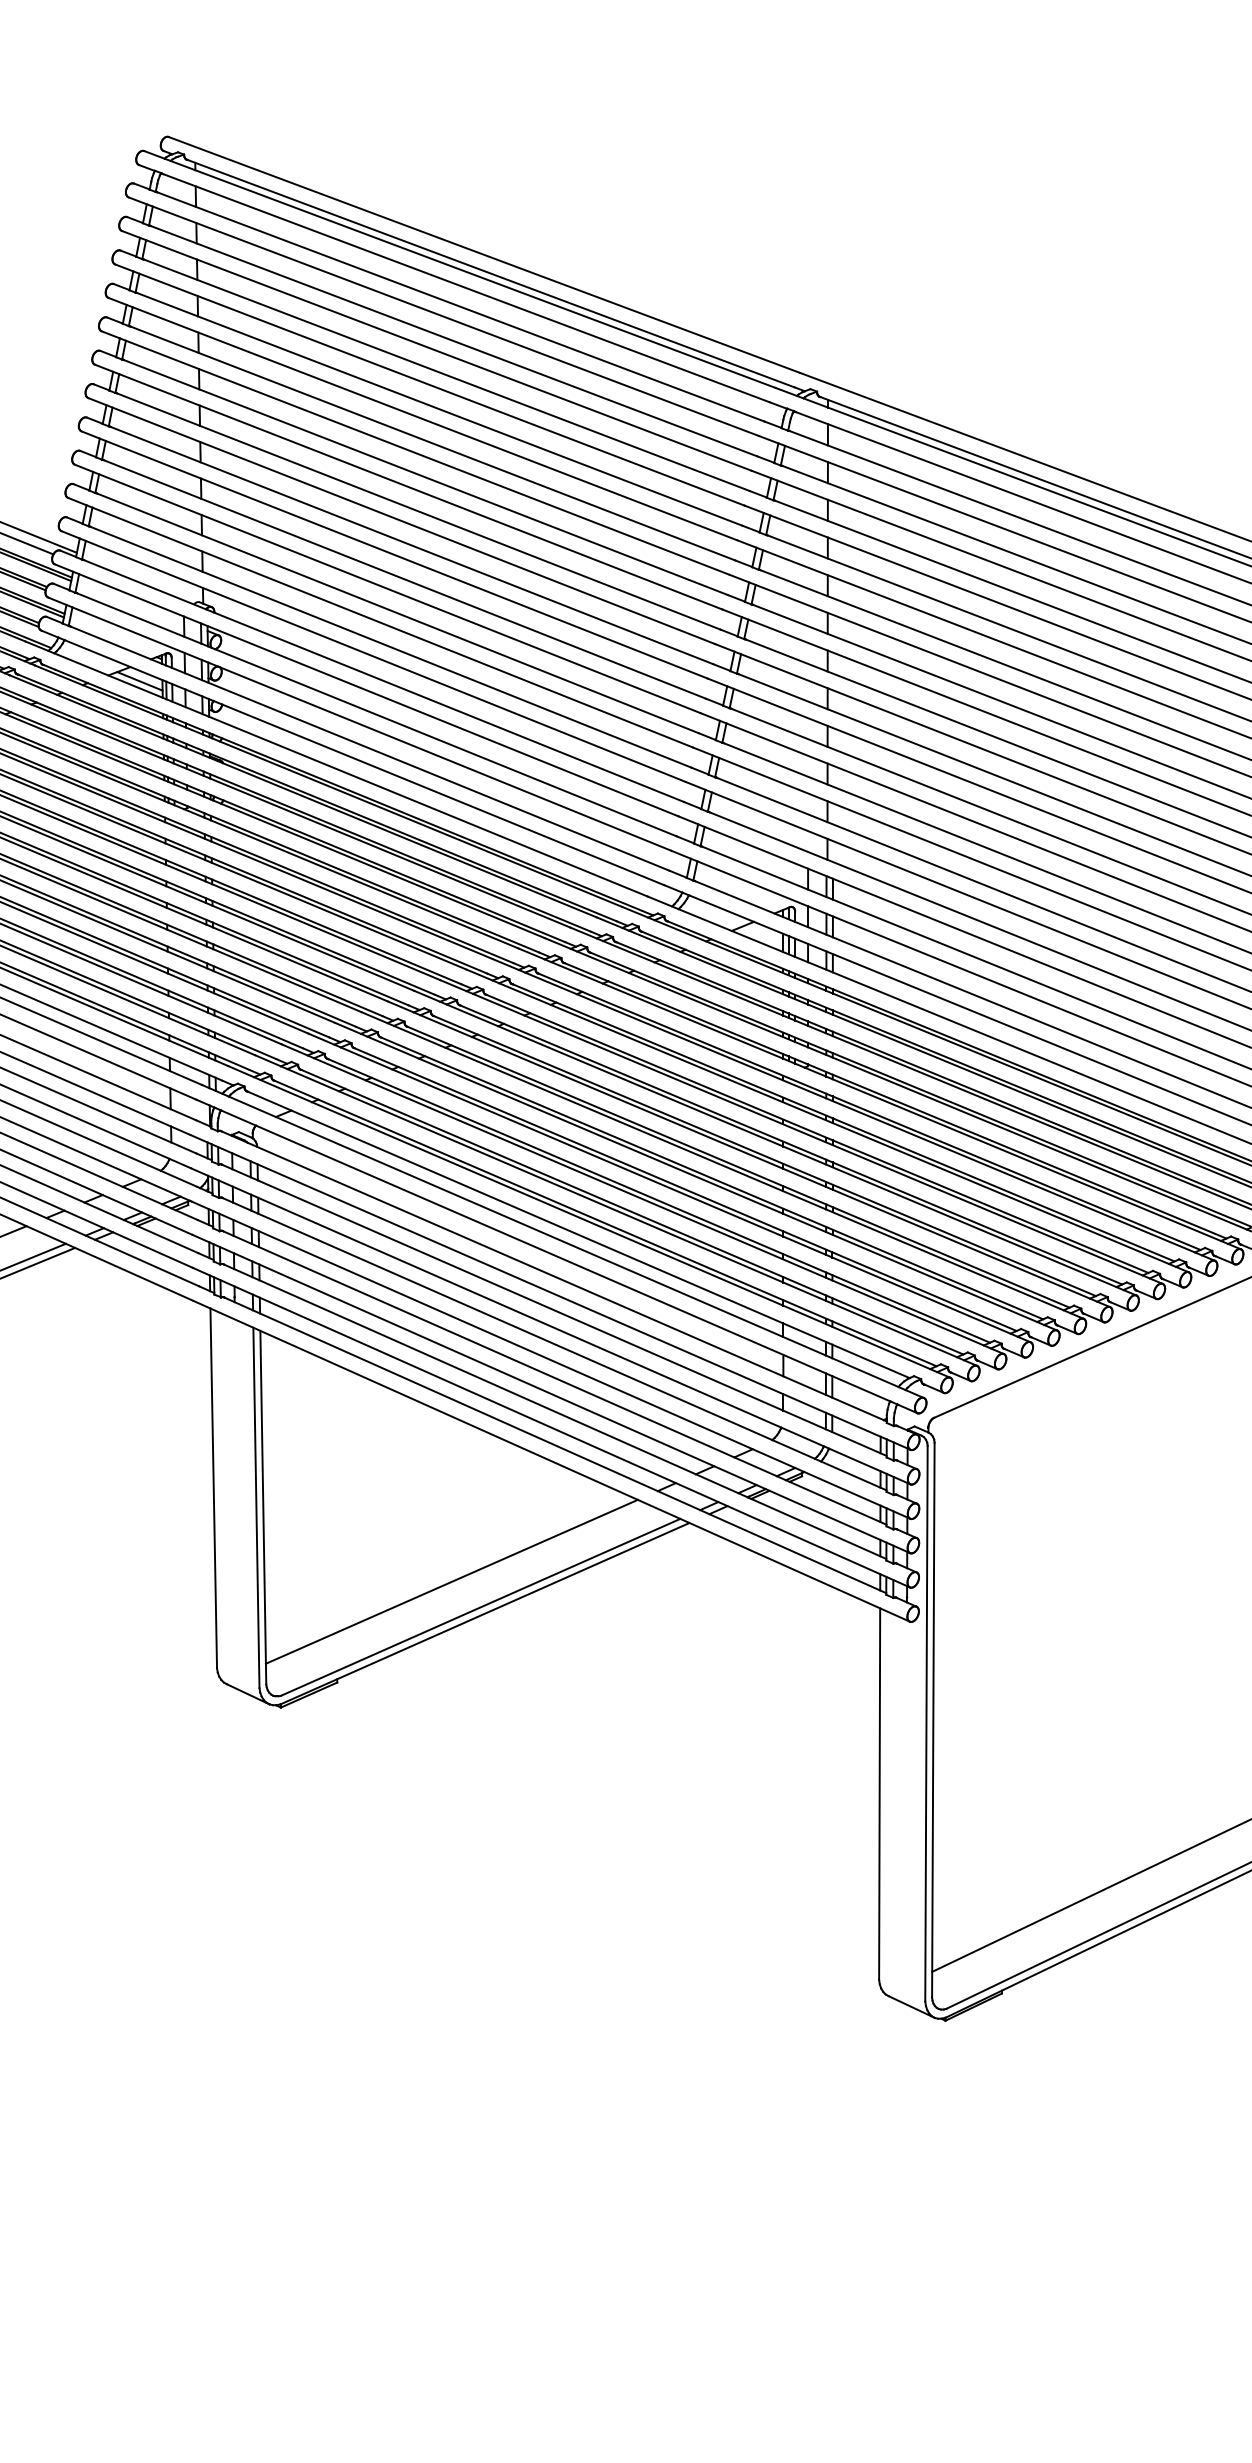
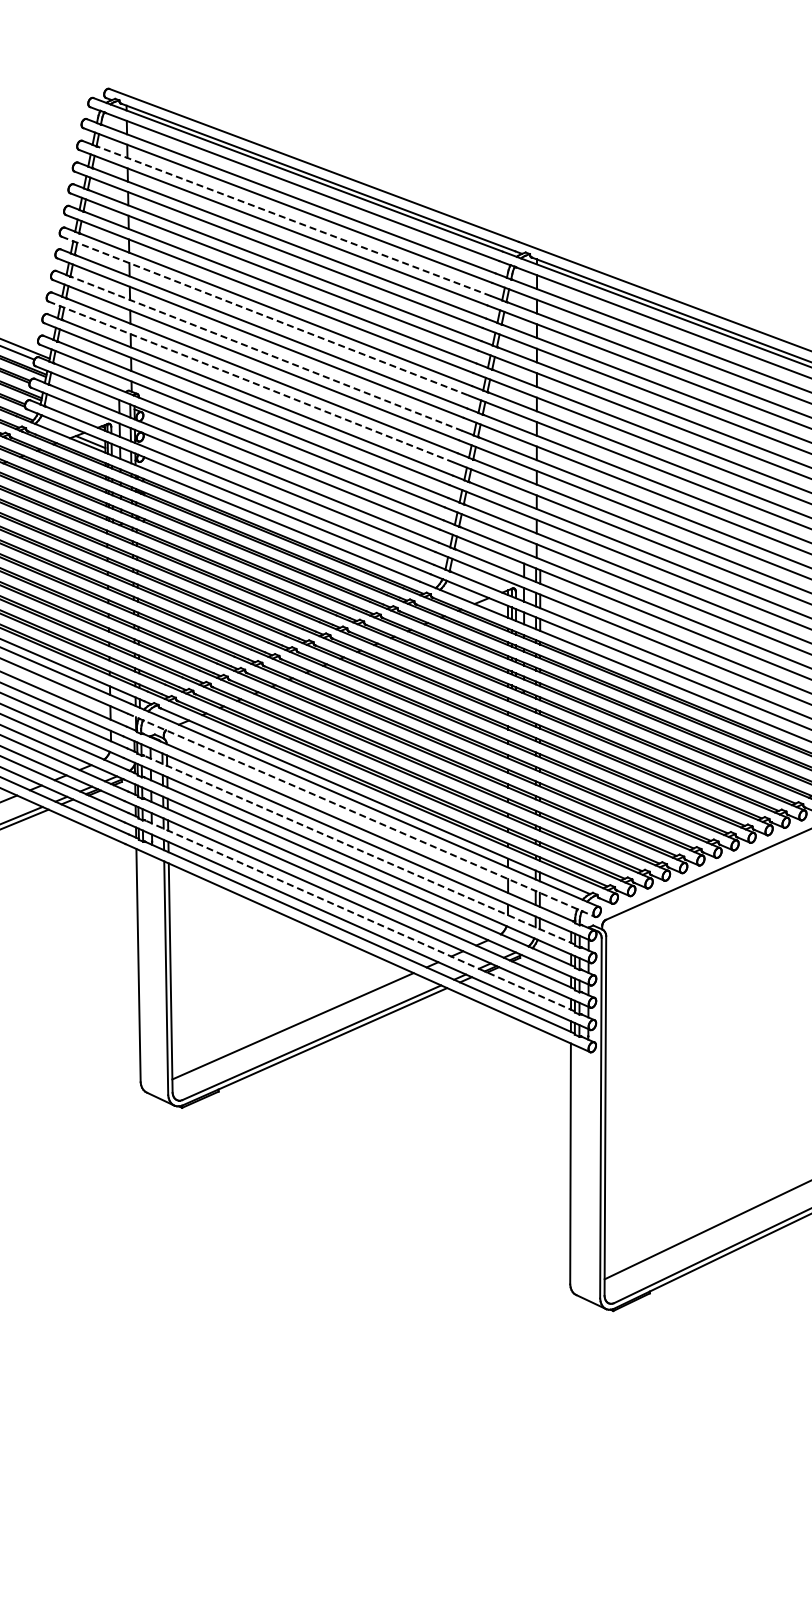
line: (452, 341) -> (293, 221), solid -> dashed
line: (409, 487) -> (265, 316), solid -> dashed
line: (410, 544) -> (266, 353), solid -> dashed
line: (387, 589) -> (251, 382), solid -> dashed
line: (557, 1256) -> (361, 815), solid -> dashed
line: (554, 1310) -> (359, 850), solid -> dashed
line: (554, 1411) -> (359, 915), solid -> dashed

